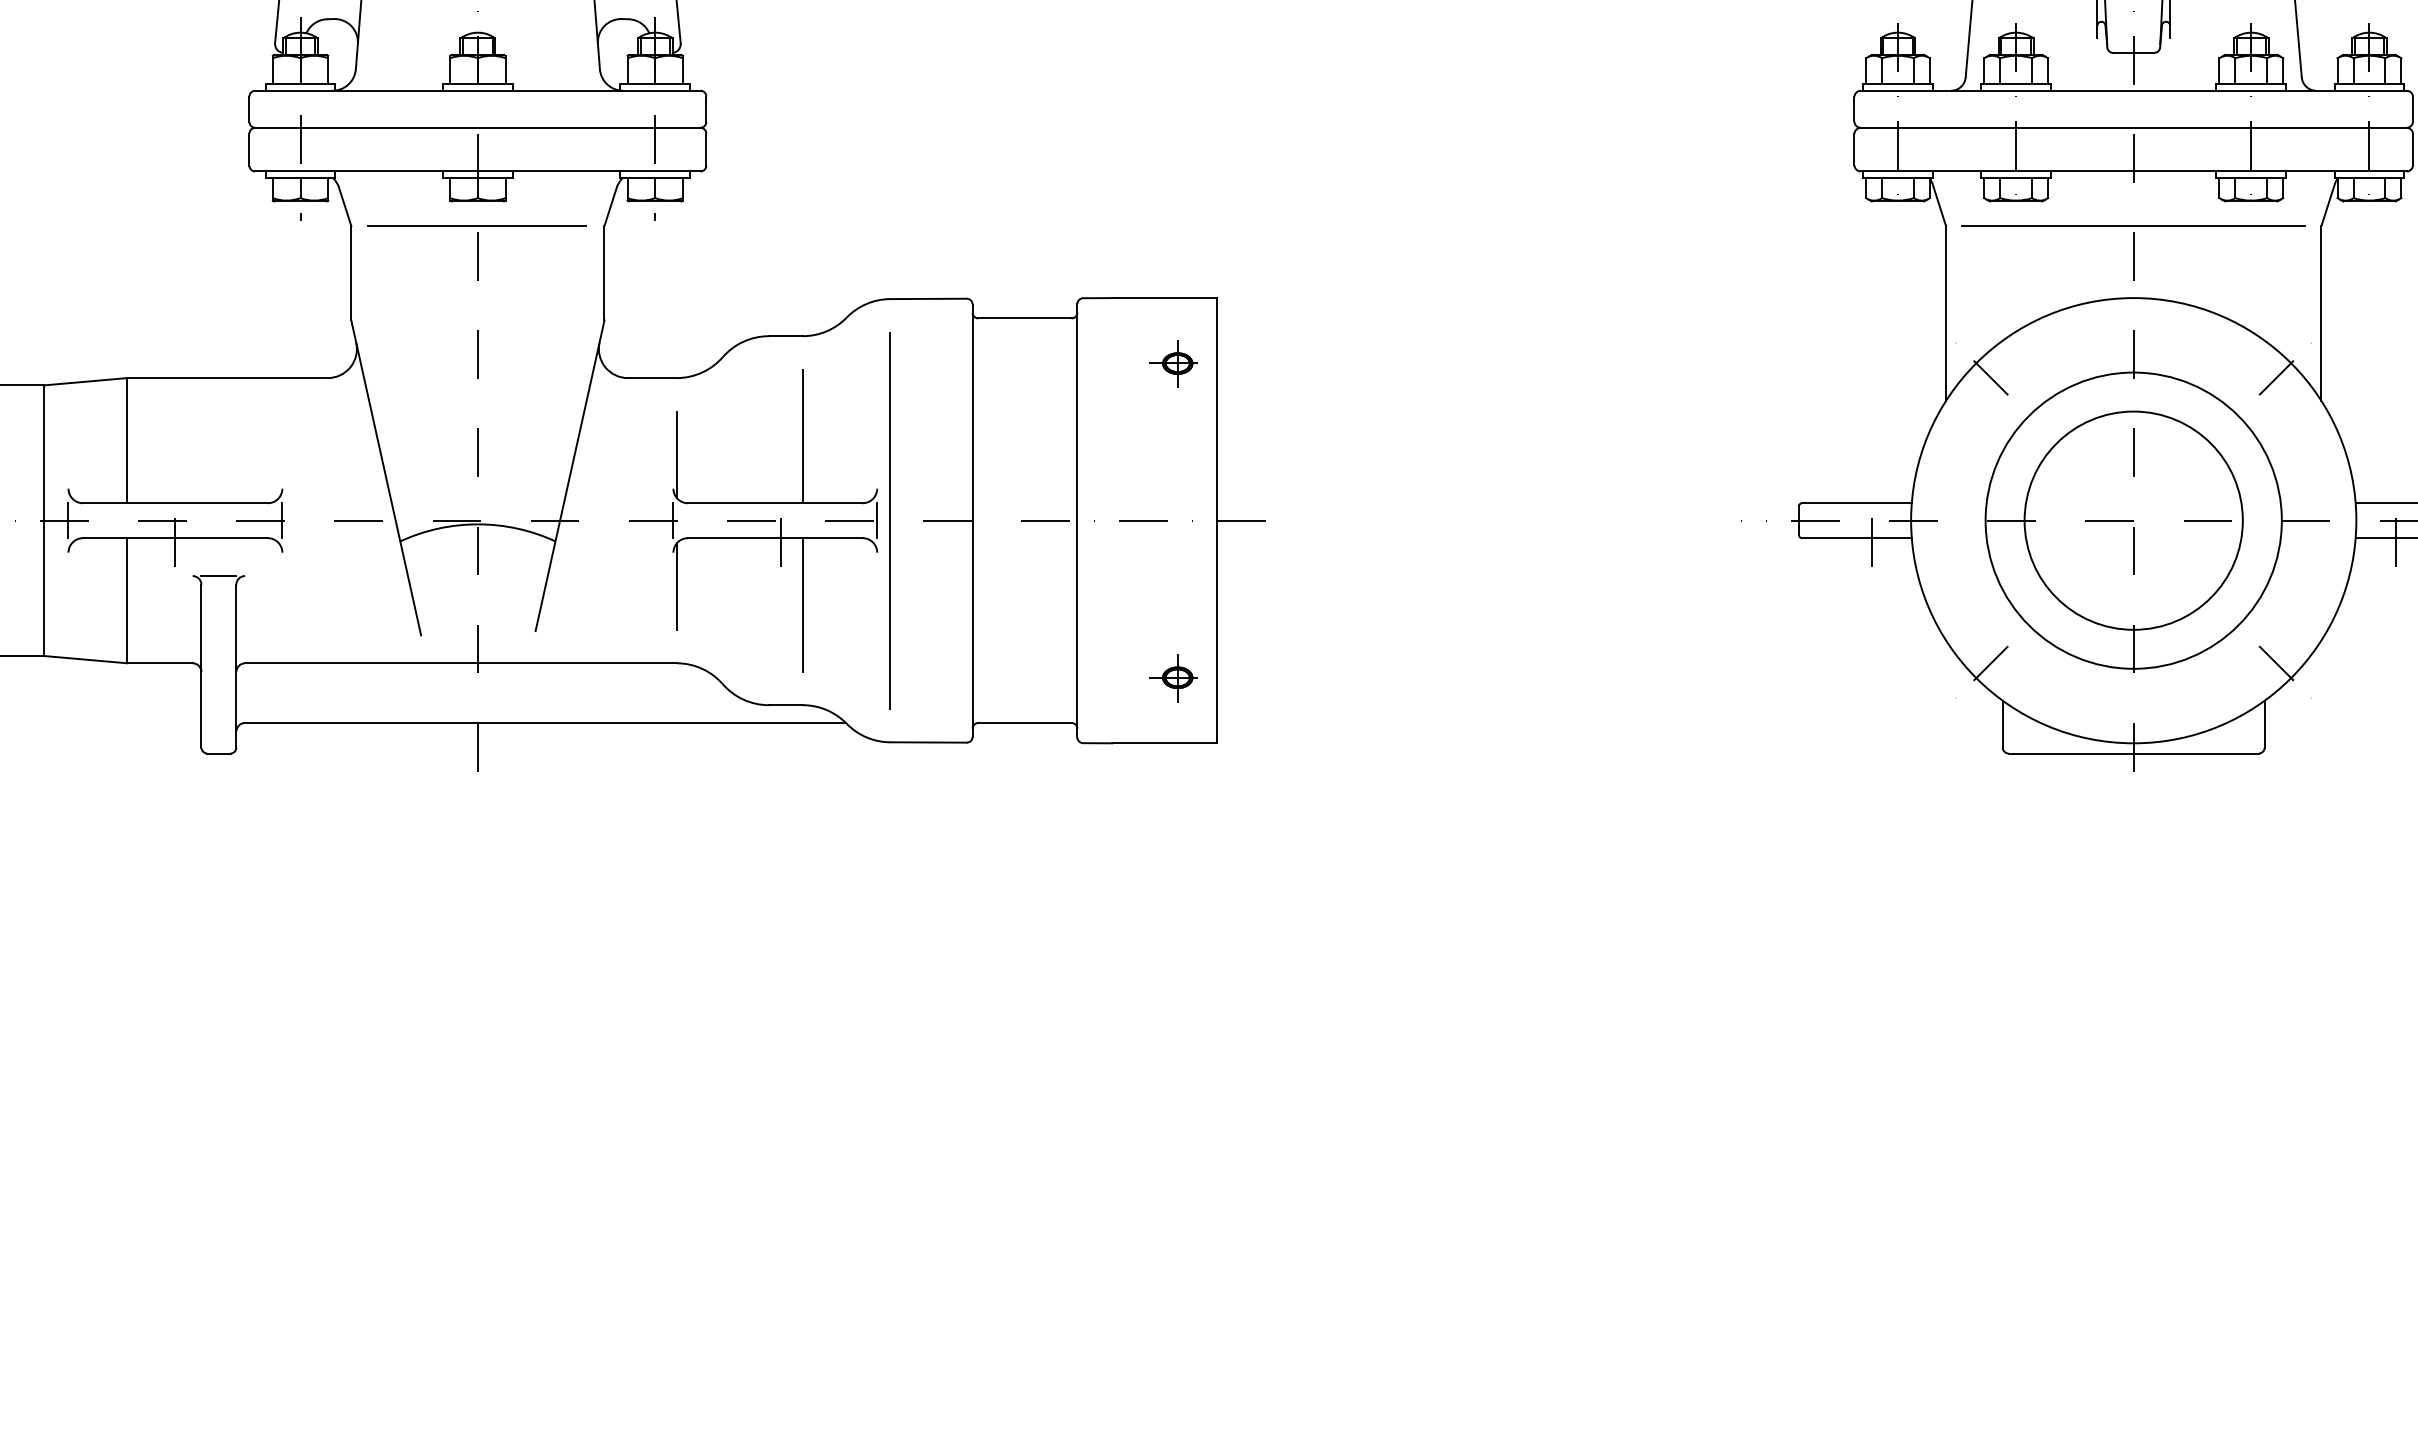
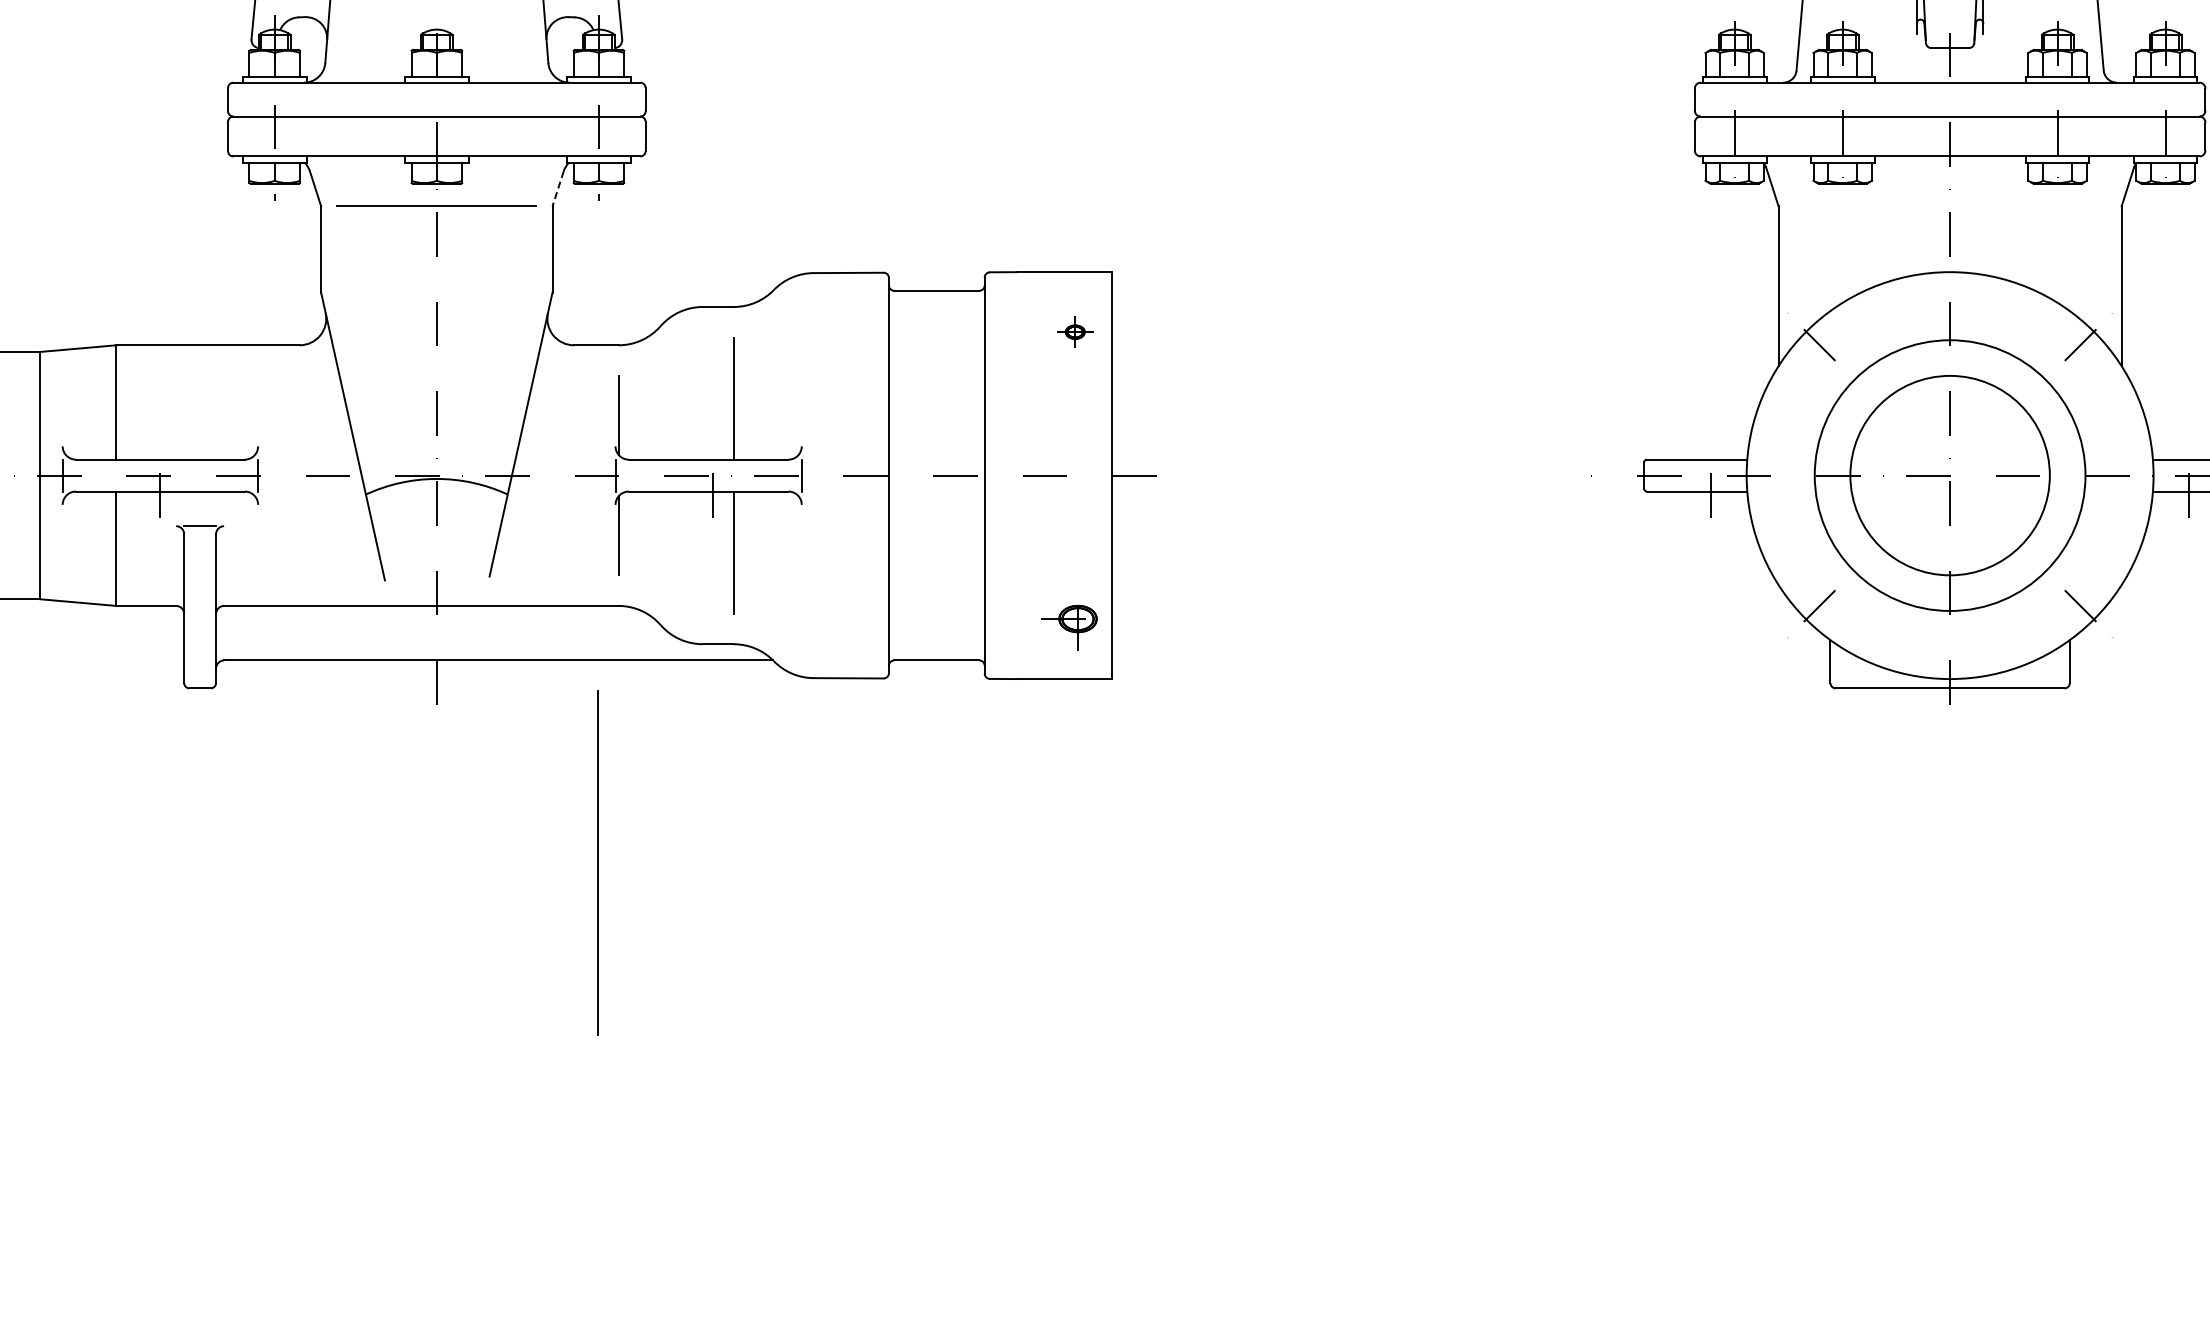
line: (609, 207) -> (557, 189), solid -> dashed
line: (2133, 226) -> (1949, 206), removed
part: (1173, 364) -> (1072, 332), size x0.7
line: (890, 520) -> (597, 862), moved
part: (1173, 678) -> (1072, 619), size x1.4

